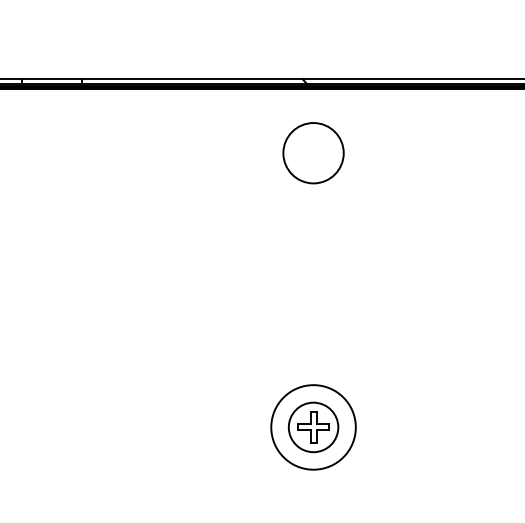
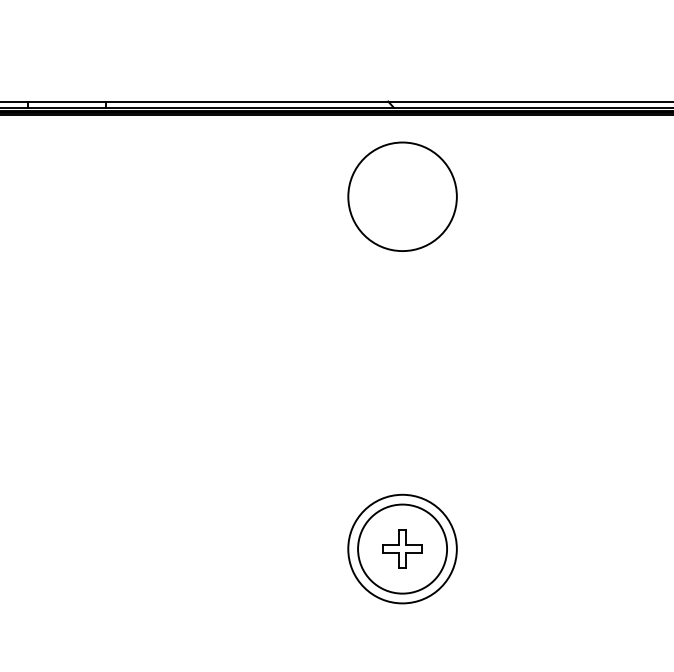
circle: (313, 153) -> (402, 197), size x1.4
circle: (313, 427) -> (402, 549), size x1.4

